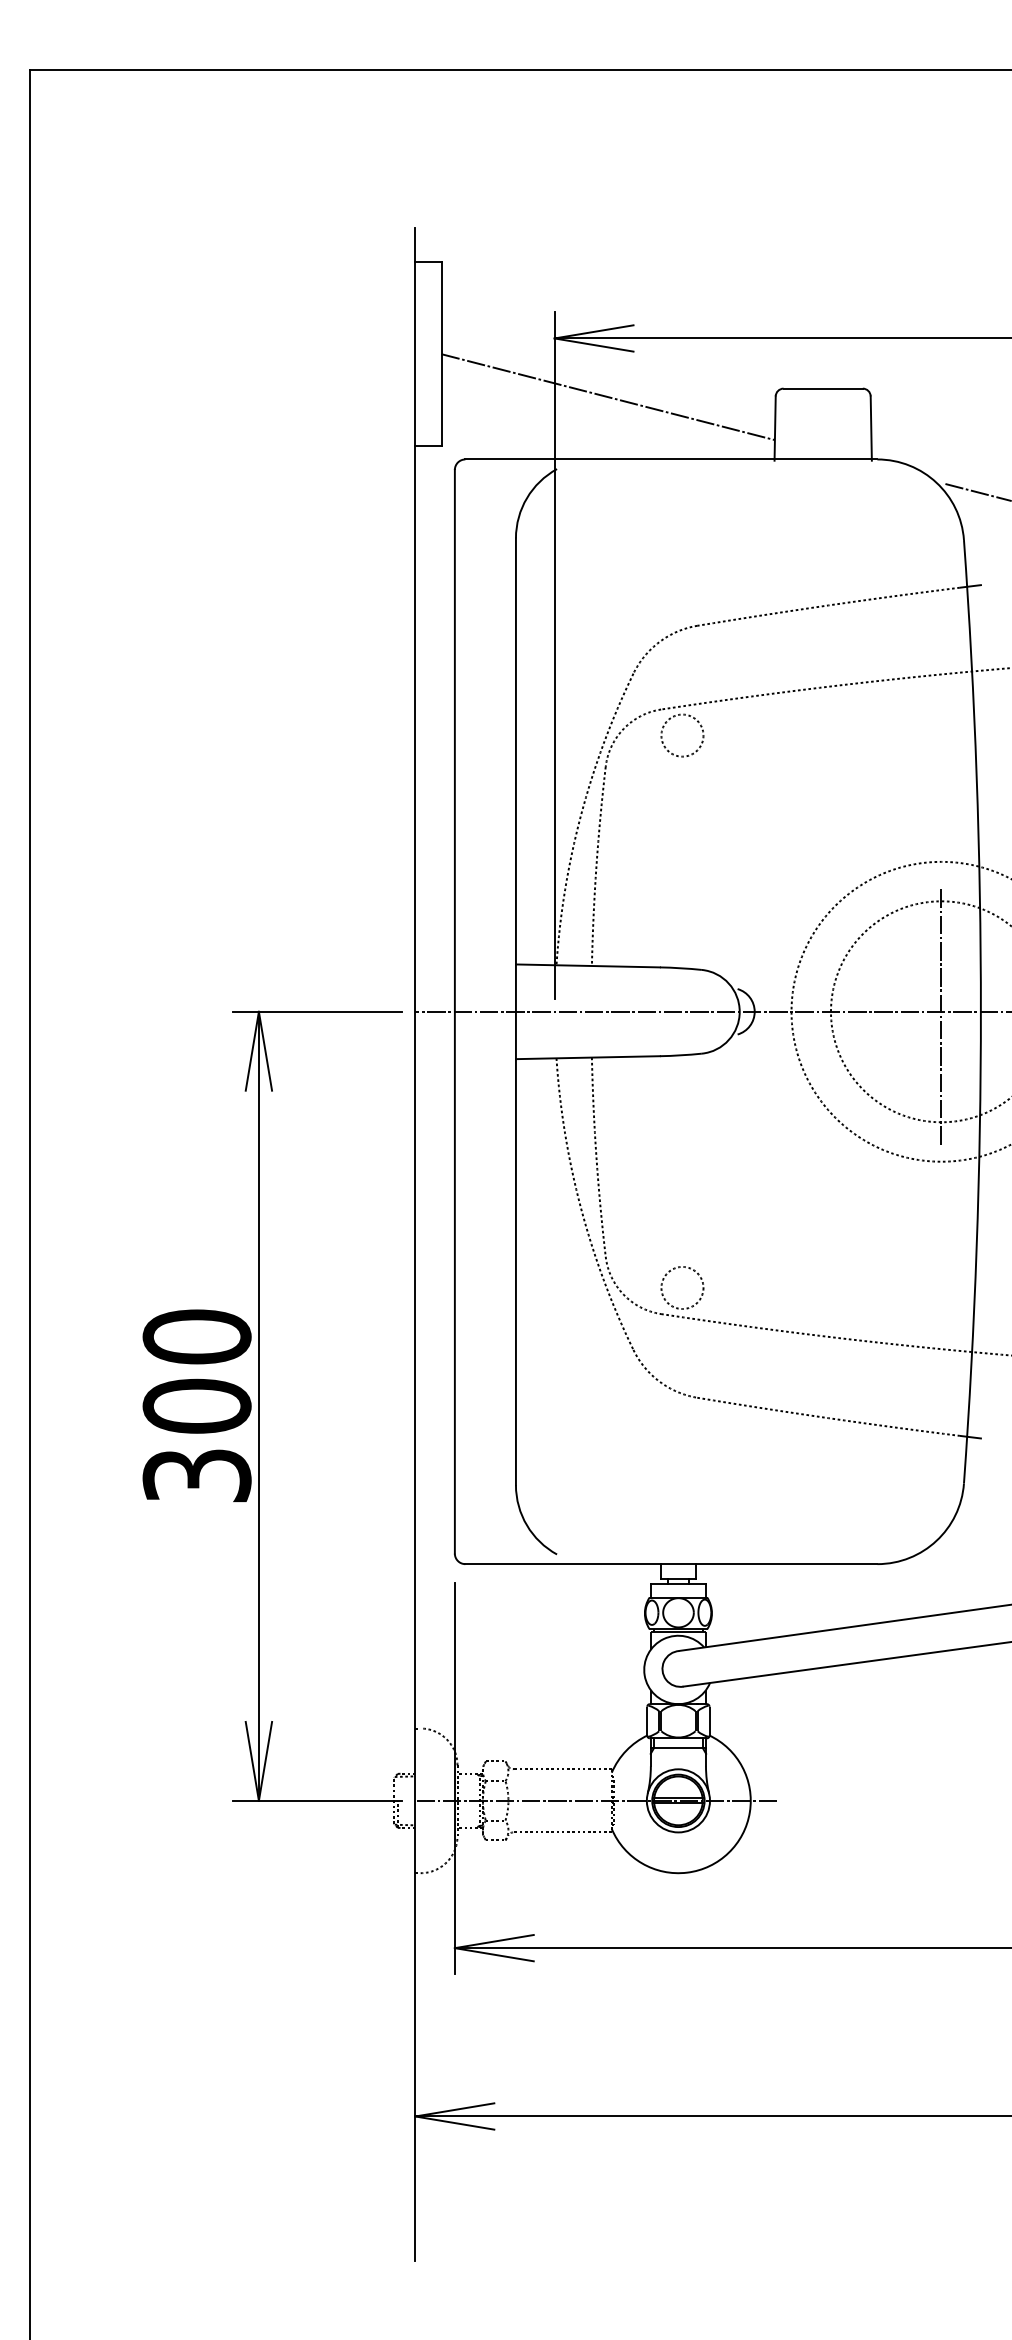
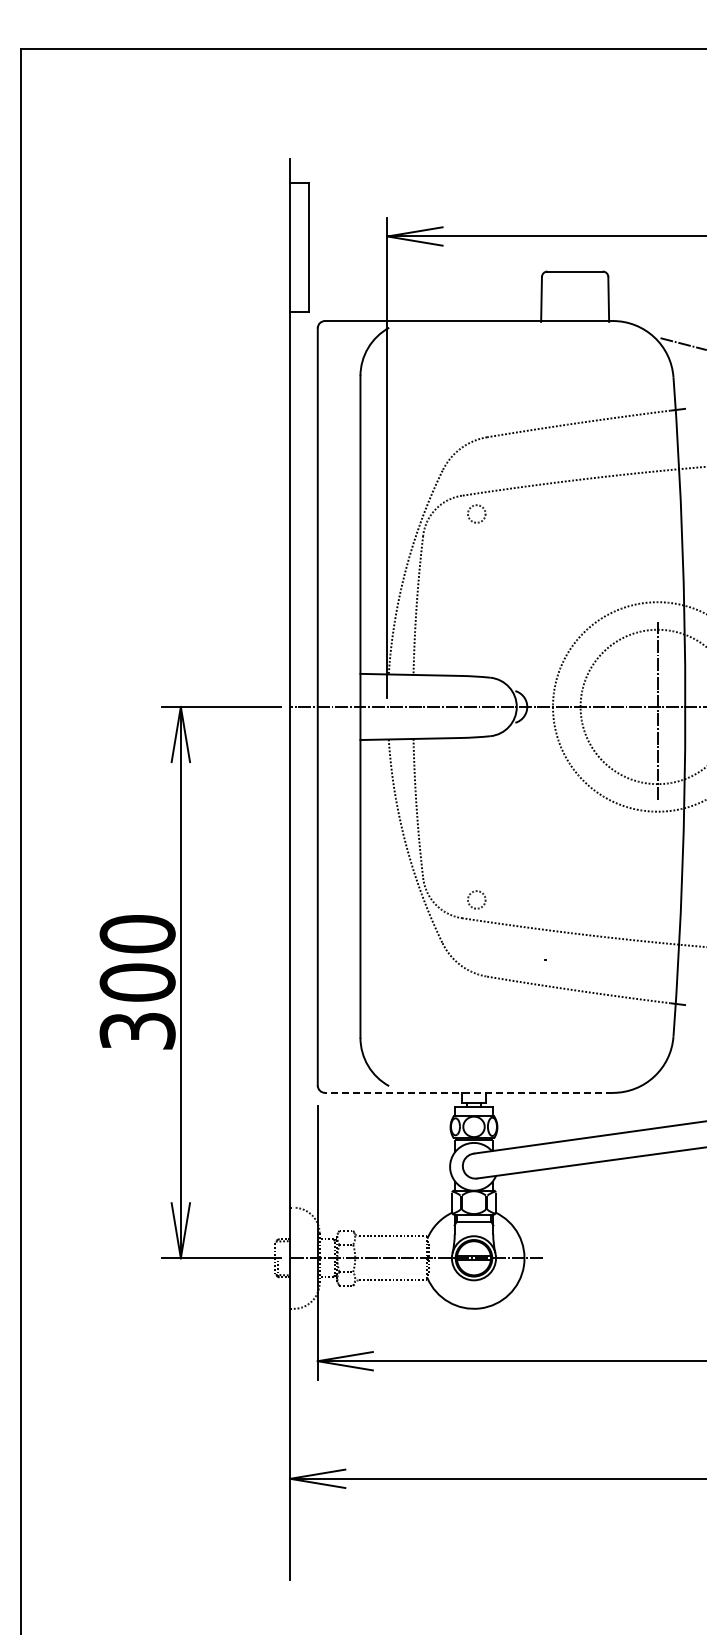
line: (607, 397) -> (424, 277), removed
circle: (682, 734) -> (476, 513), size x0.6
circle: (682, 1287) -> (476, 899), size x0.6
line: (672, 1563) -> (469, 1092), solid -> dashed

